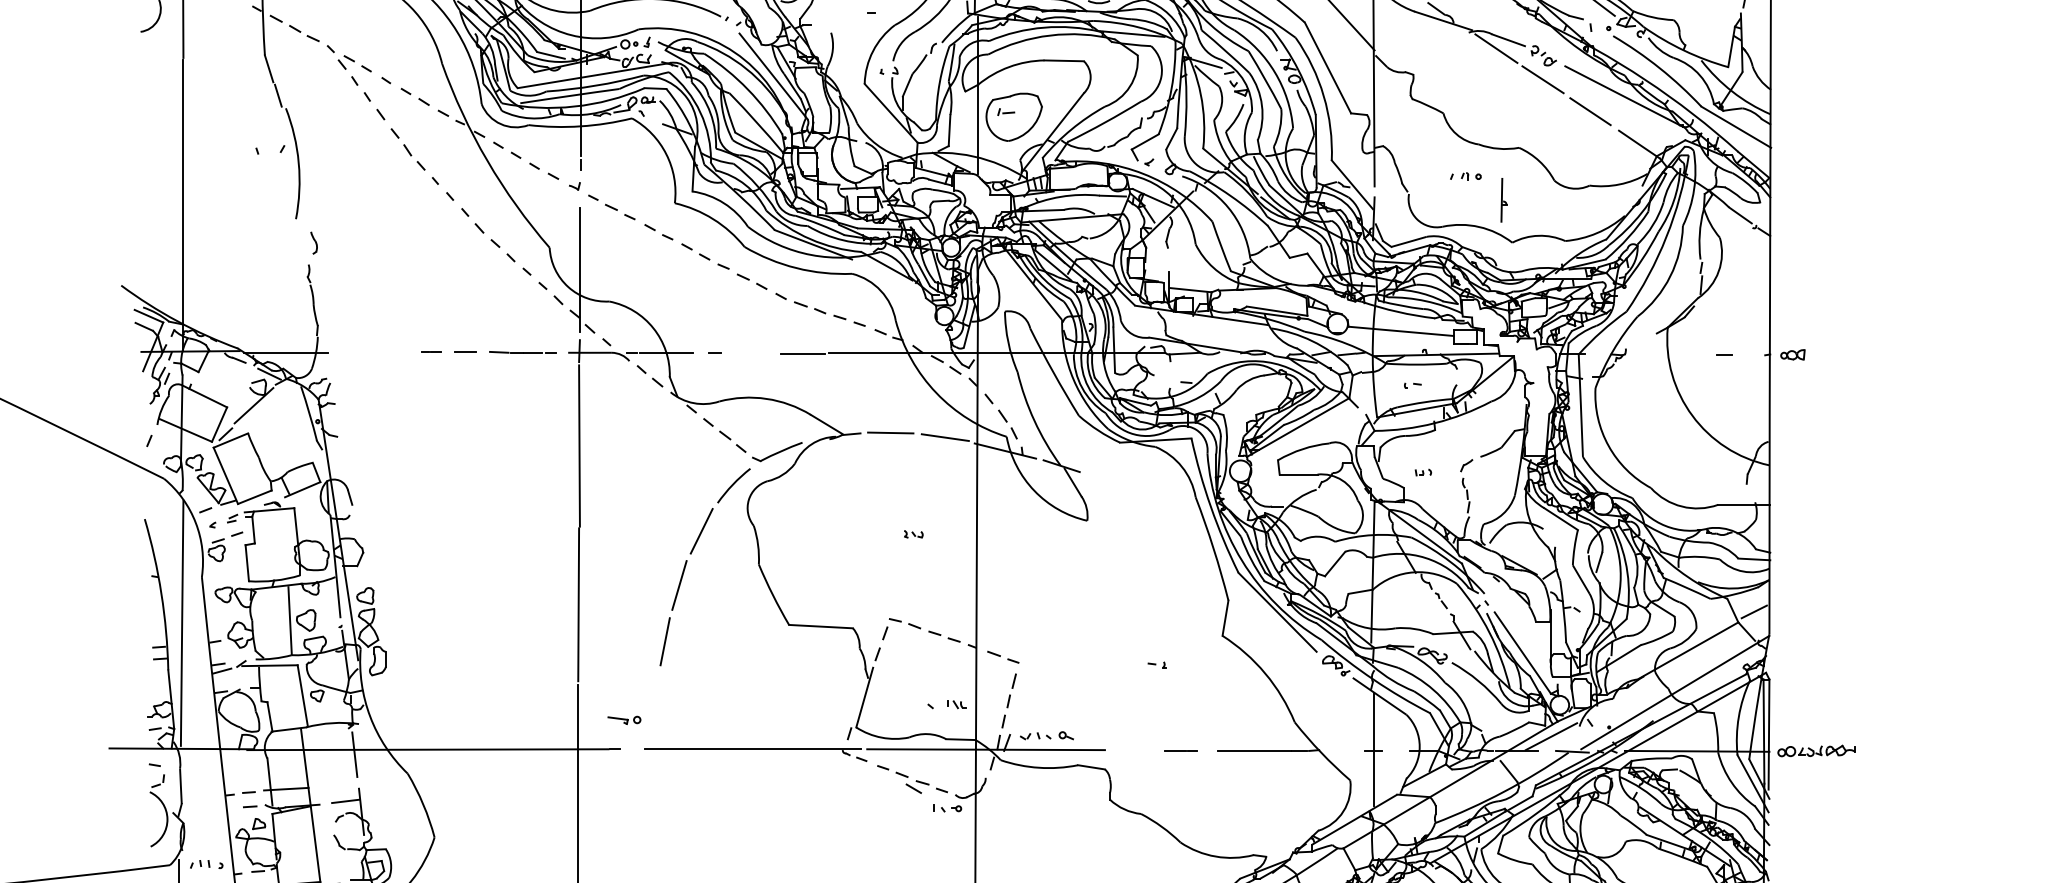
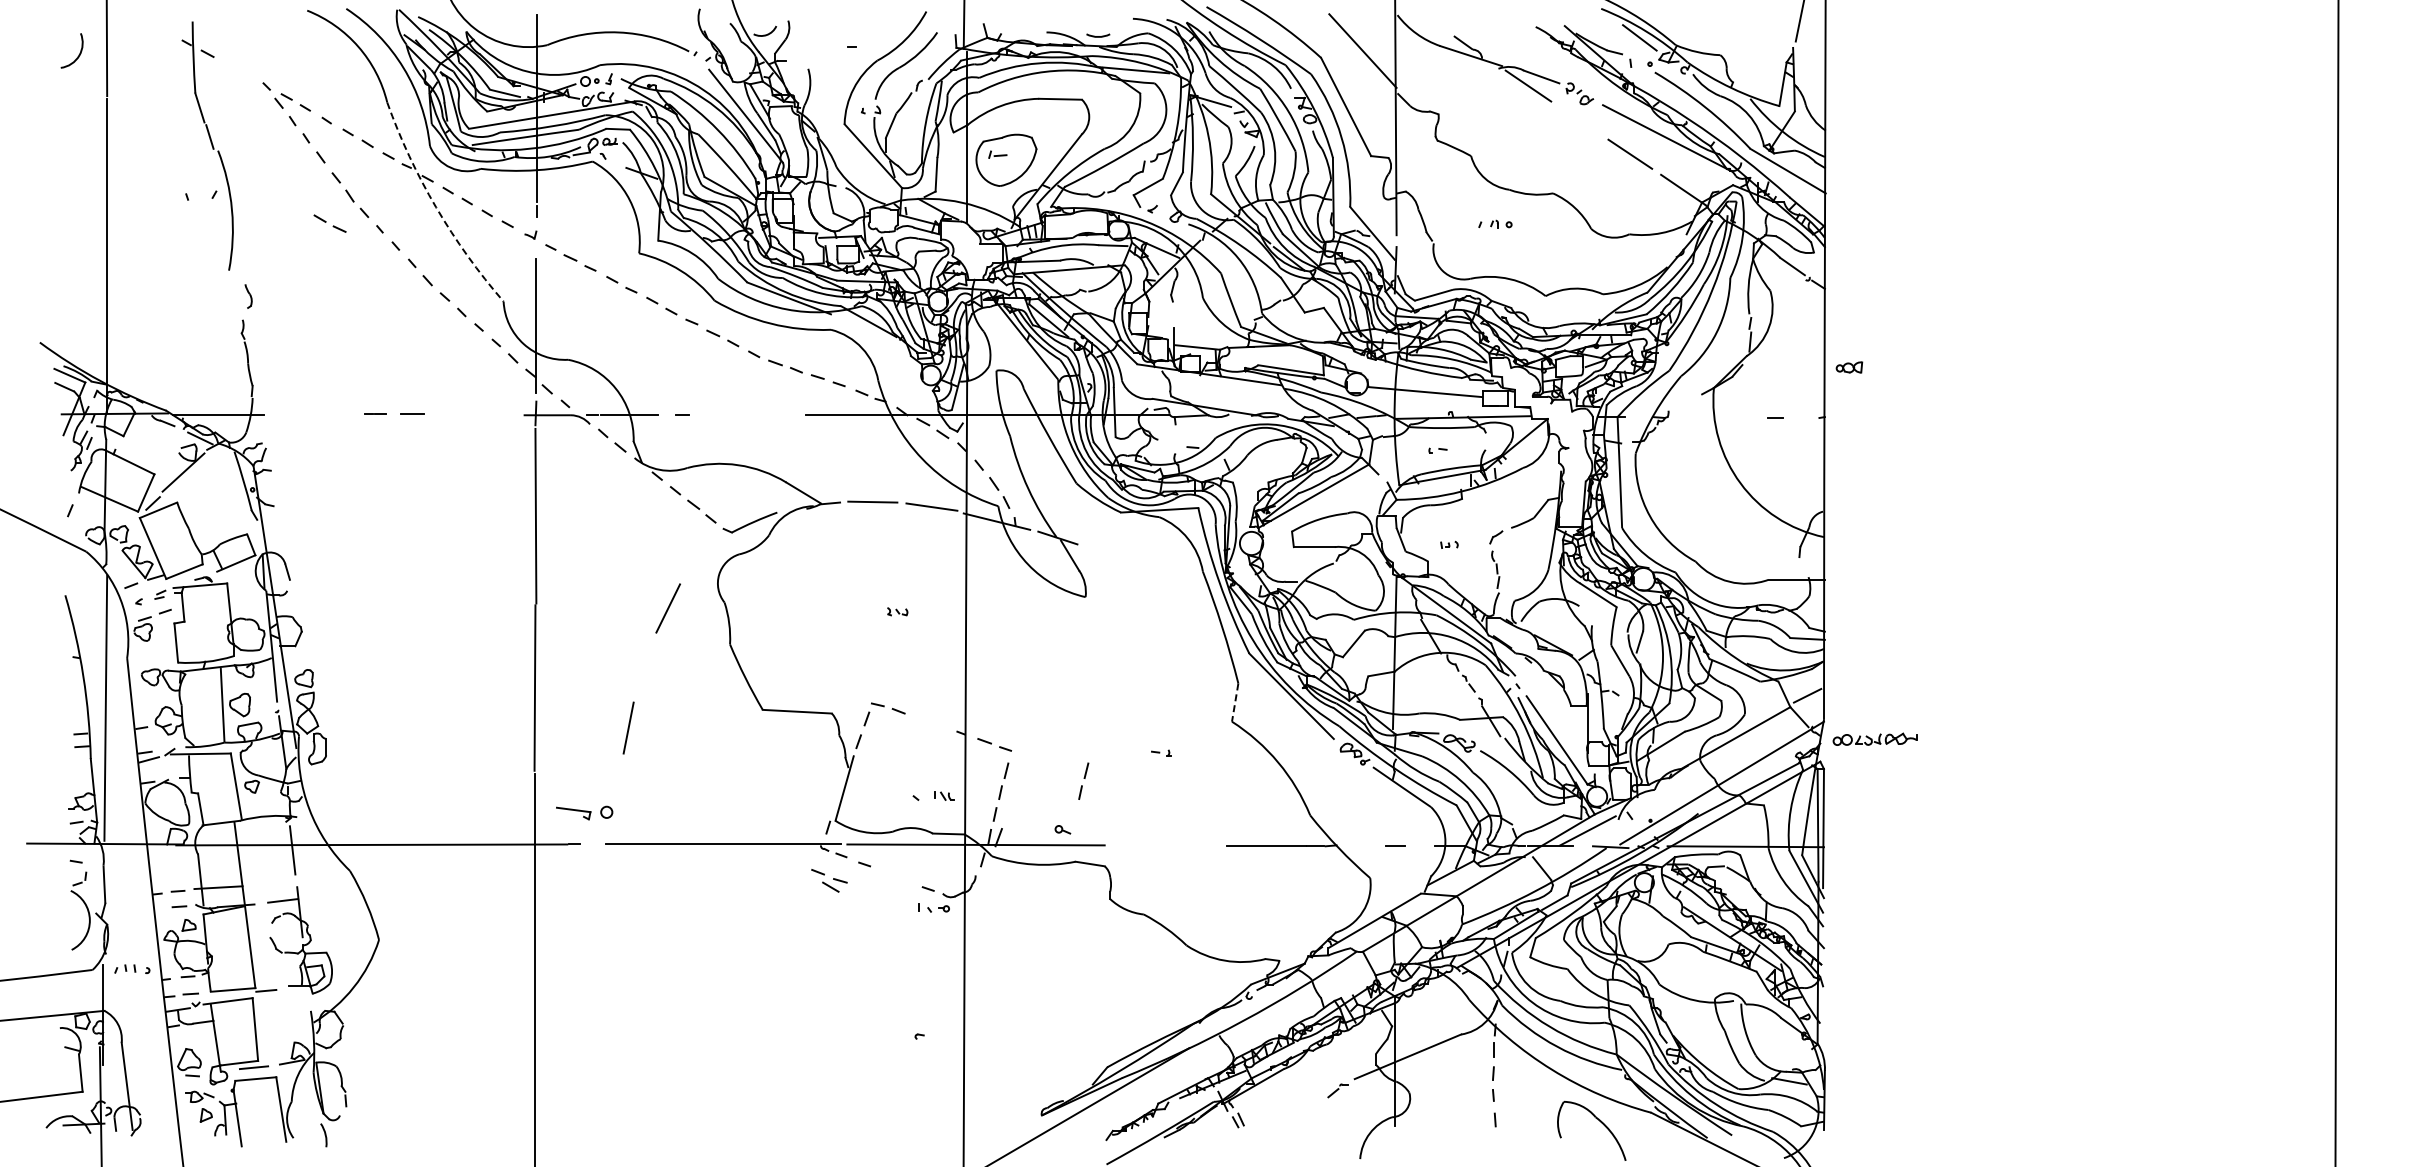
part: (303, 33) -> (329, 223), moved
line: (1542, 79) -> (1578, 119), removed
arc: (487, 160) -> (436, 207), solid -> dashed
part: (1503, 200) -> (1536, 250), removed
part: (522, 352) -> (474, 414), removed
line: (802, 353) -> (777, 416), removed
part: (1793, 354) -> (1849, 367), moved
arc: (733, 485) -> (702, 558), removed
line: (678, 584) -> (643, 666), removed
line: (1225, 619) -> (1235, 703), solid -> dashed
part: (944, 636) -> (930, 722), removed
part: (1085, 690) -> (1083, 780), added
part: (624, 720) -> (584, 813), size x1.6
part: (1035, 736) -> (1029, 830), removed
line: (1373, 749) -> (1395, 844), removed
line: (1180, 750) -> (1186, 845), removed
part: (1816, 750) -> (1874, 738), moved
part: (912, 782) -> (829, 880), moved

